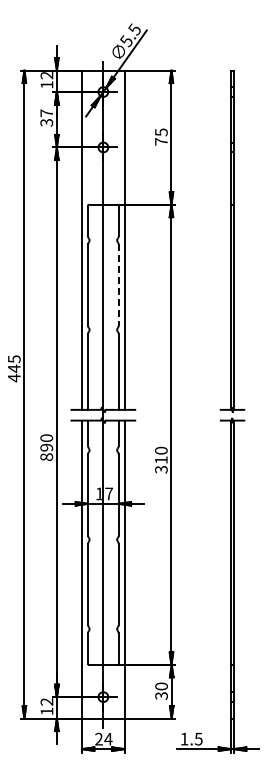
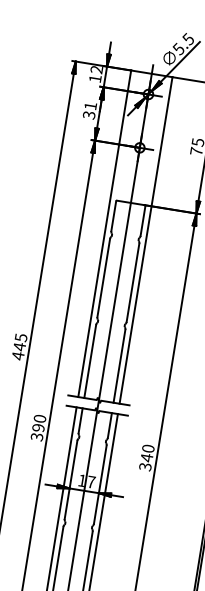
text: (46, 113) -> (90, 106), 37 -> 31
line: (118, 285) -> (132, 283), dashed -> solid
text: (46, 457) -> (36, 437), 890 -> 390
text: (161, 460) -> (146, 458), 310 -> 340

